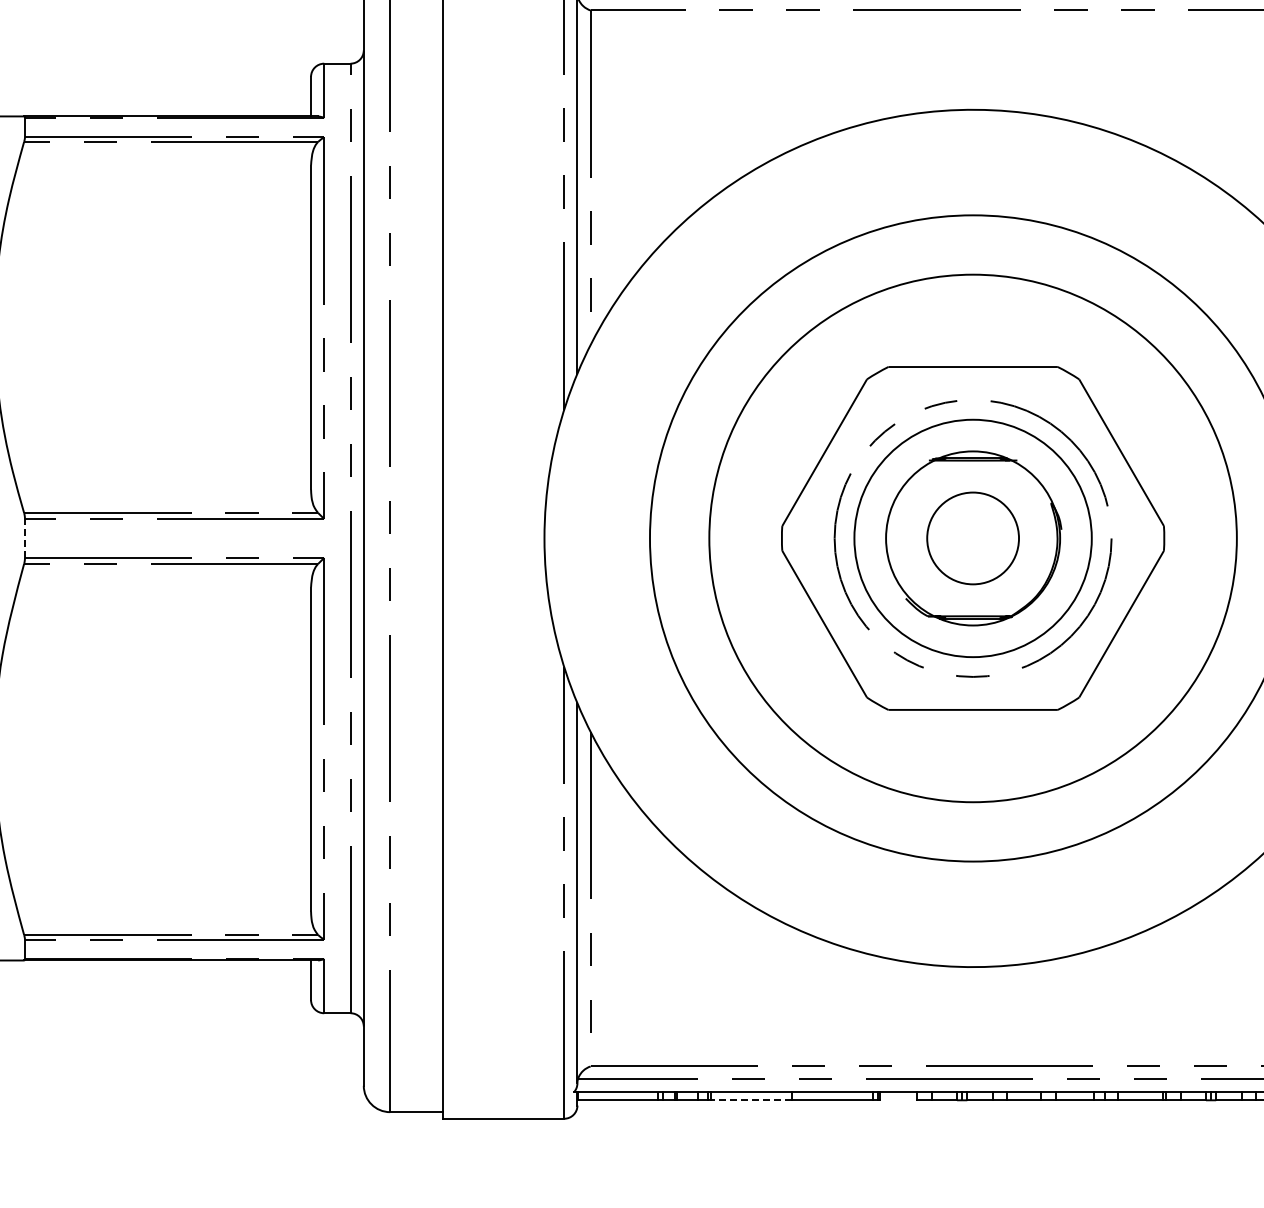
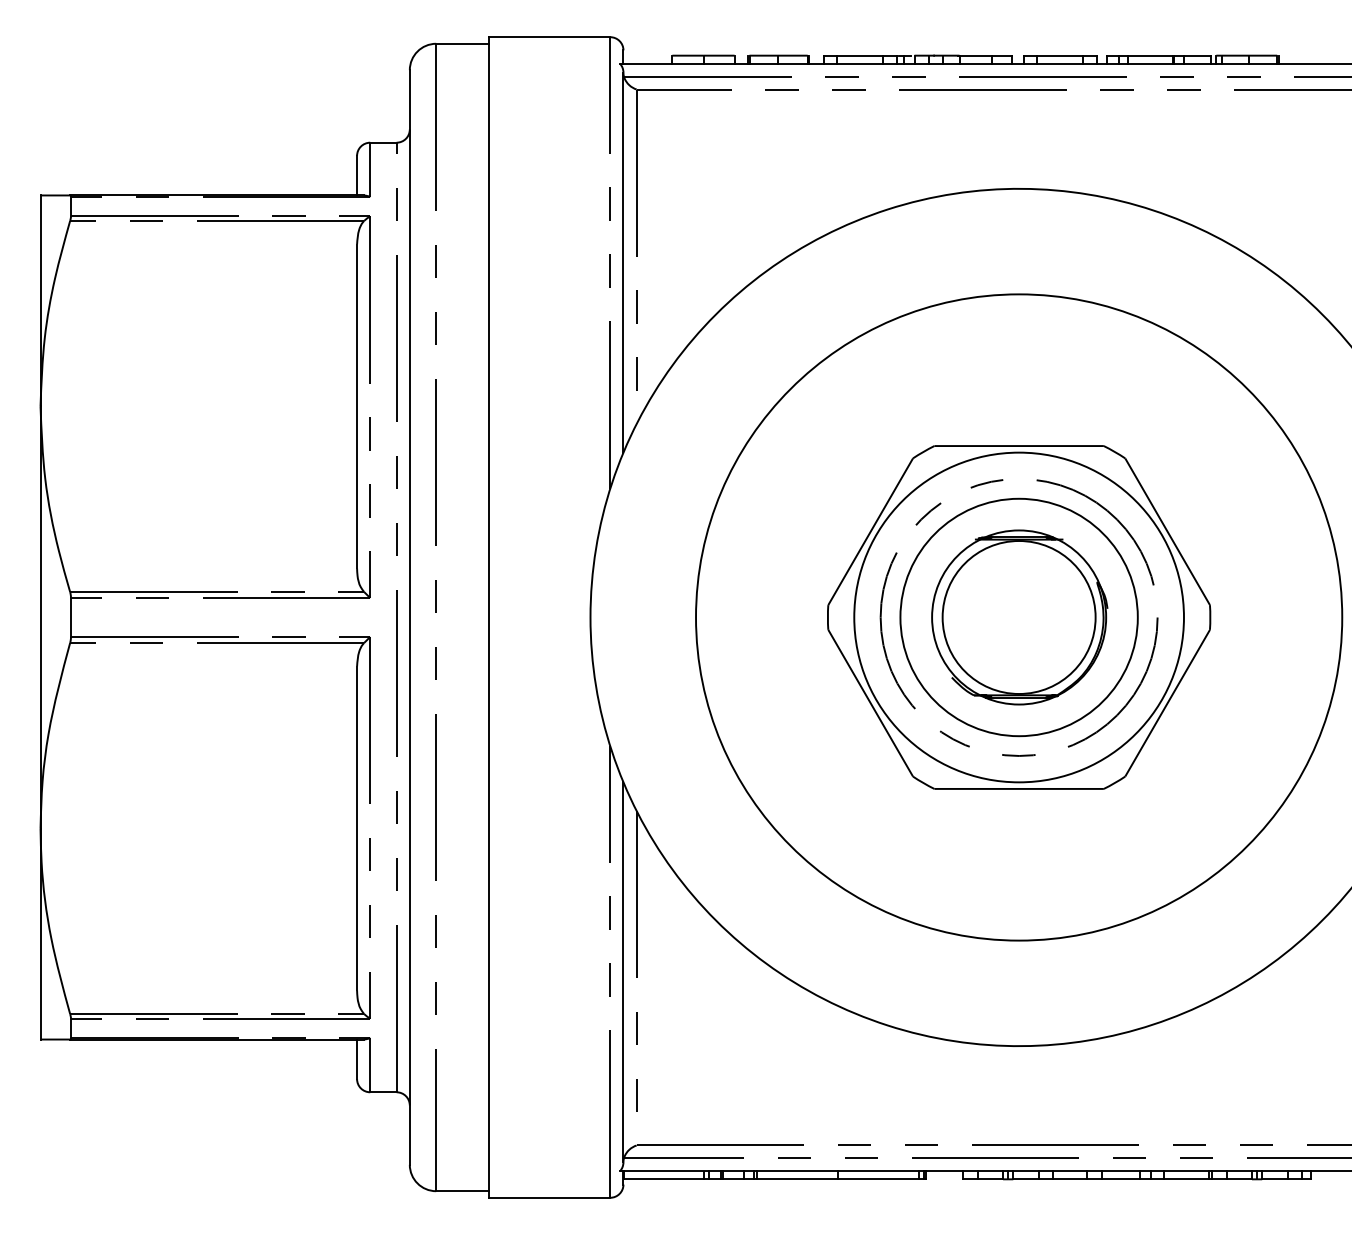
line: (25, 538) -> (71, 617), dashed -> solid
circle: (972, 538) -> (1018, 617), size x0.62
circle: (972, 538) -> (1018, 617), size x1.67
line: (751, 1100) -> (797, 1179), dashed -> solid

